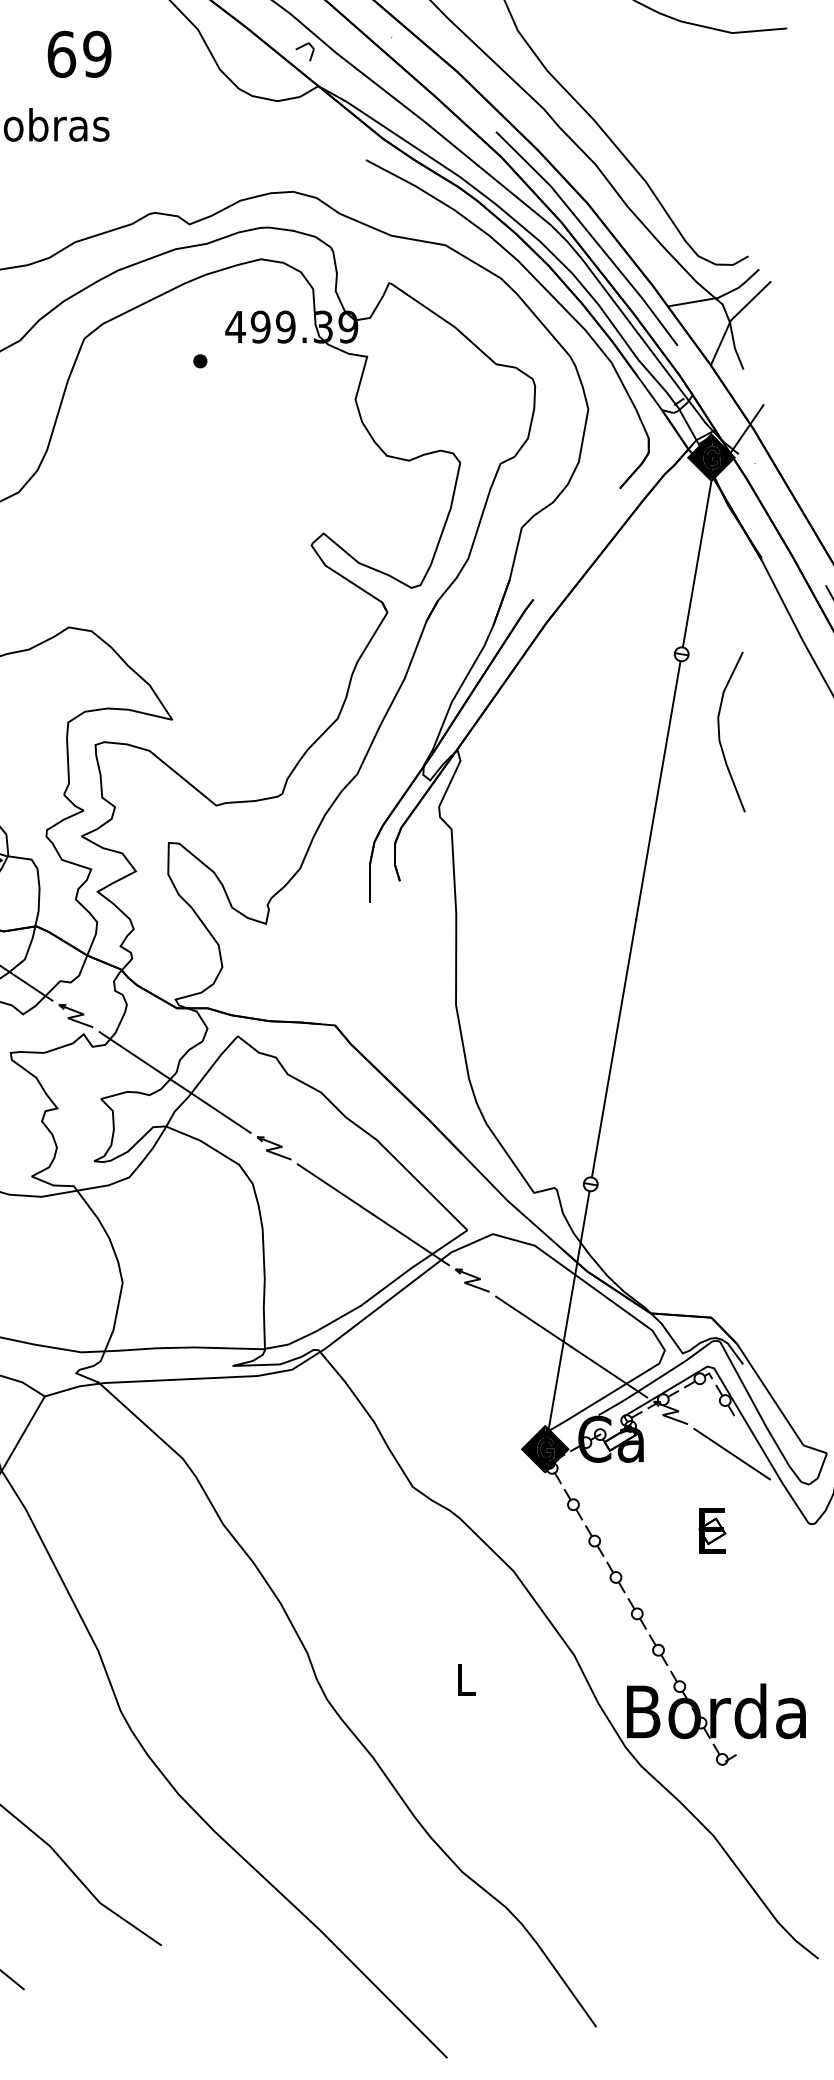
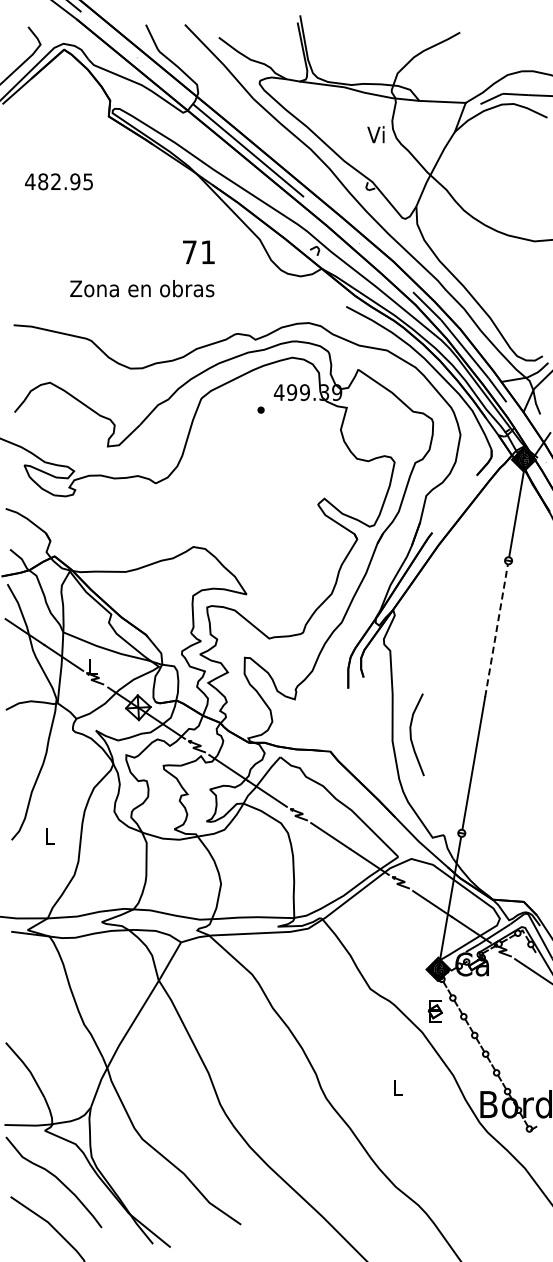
text: (78, 54) -> (198, 252), 69 -> 71
curve: (720, 731) -> (411, 734), moved
line: (658, 789) -> (496, 630), solid -> dashed
part: (712, 1530) -> (435, 1011), moved

